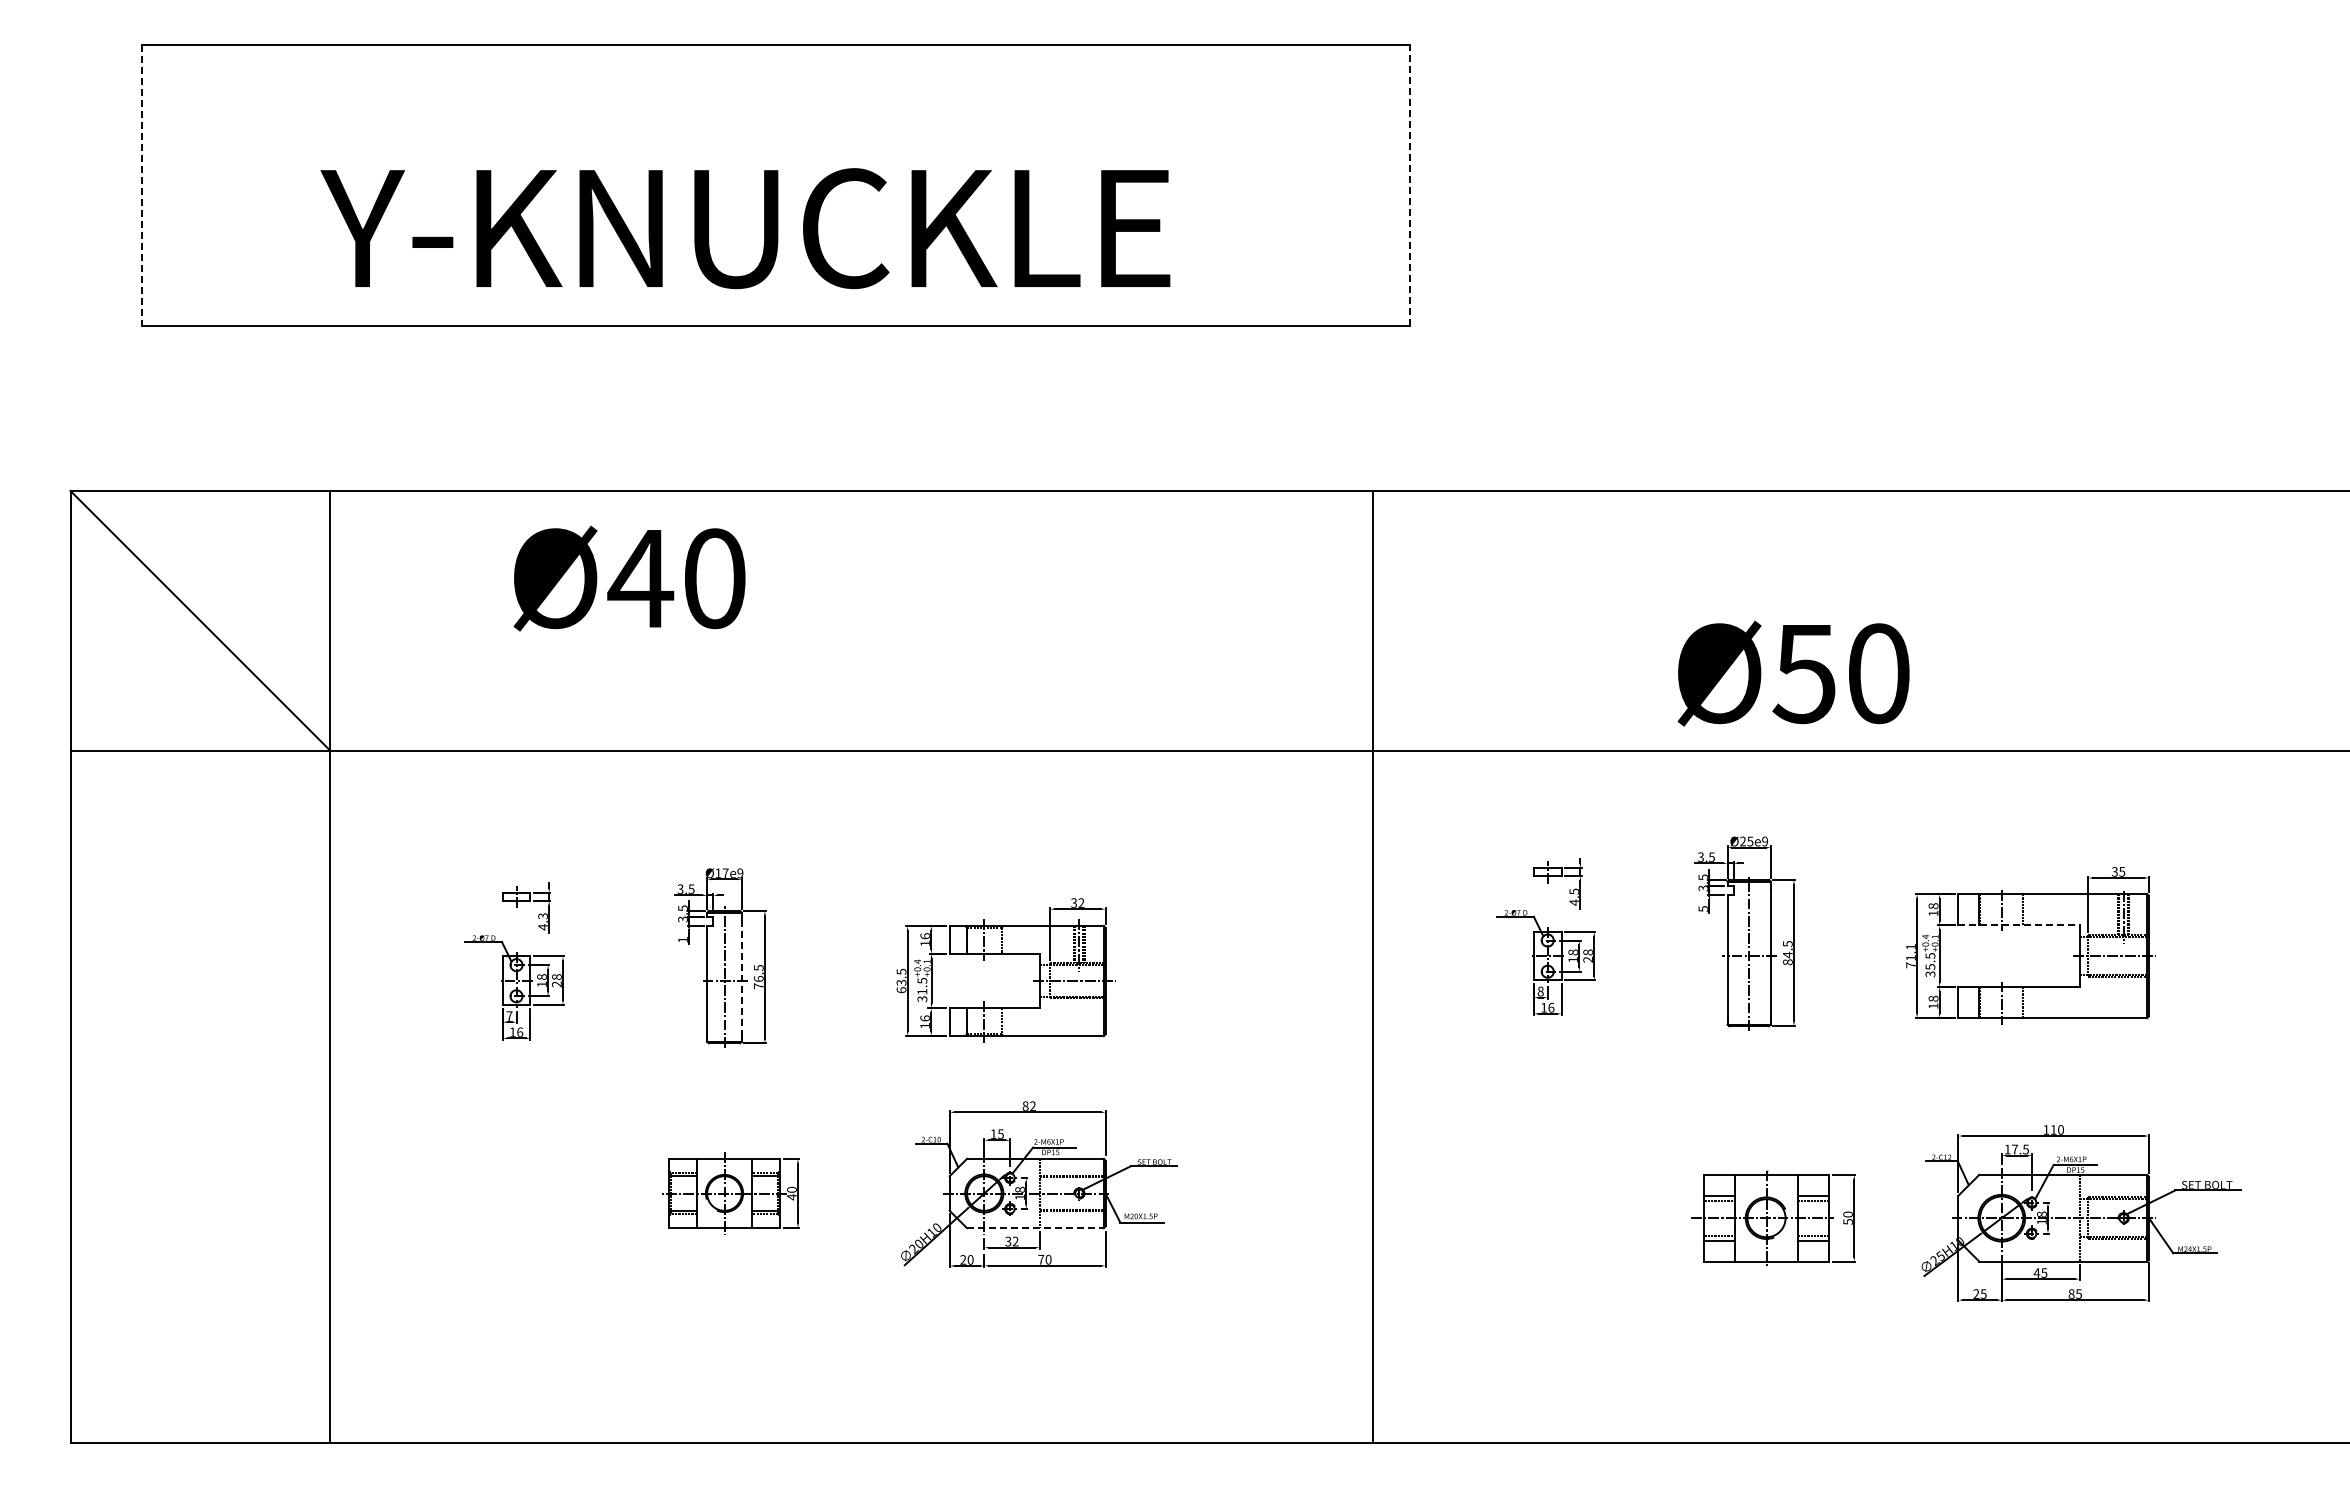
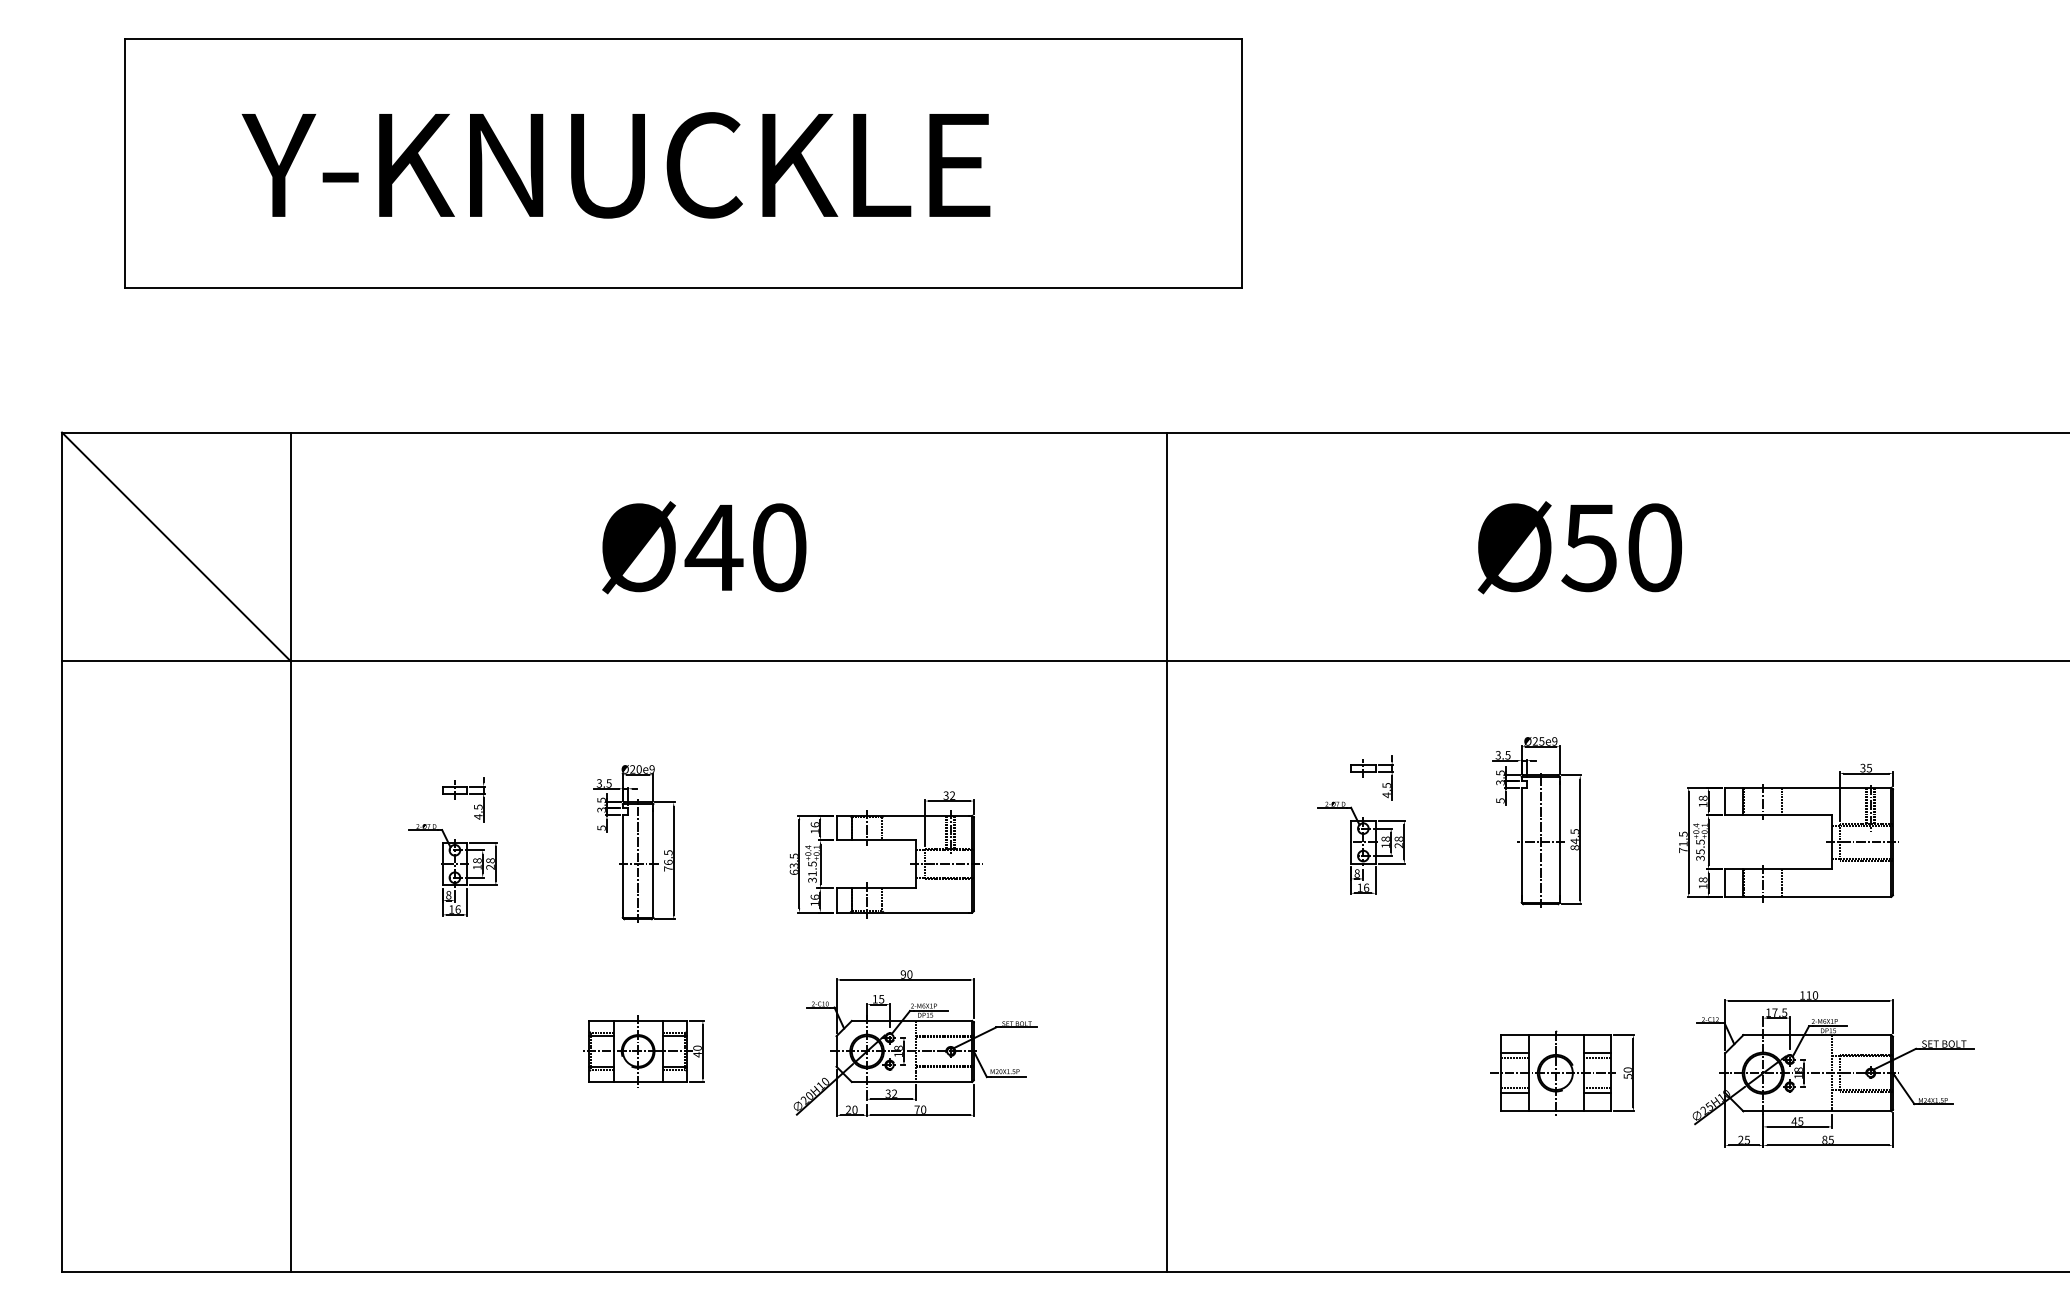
line: (141, 185) -> (124, 163), dashed -> solid
line: (1409, 185) -> (1241, 163), dashed -> solid
text: (745, 228) -> (616, 165), moved
text: (629, 578) -> (704, 547), moved
text: (1793, 673) -> (1579, 547), moved
text: (721, 872) -> (635, 768), Ø17e9 -> Ø20e9
text: (542, 915) -> (477, 806), 4.3 -> 4.5
line: (2019, 925) -> (1778, 815), dashed -> solid
text: (682, 939) -> (601, 827), 1 -> 5
text: (1910, 946) -> (1682, 833), 71.1 -> 71.5
line: (1373, 966) -> (1166, 851), moved
line: (741, 977) -> (653, 861), dashed -> solid
text: (509, 1015) -> (448, 894), 7 -> 8
text: (1028, 1105) -> (905, 973), 82 -> 90
line: (1035, 1228) -> (912, 1082), dashed -> solid

